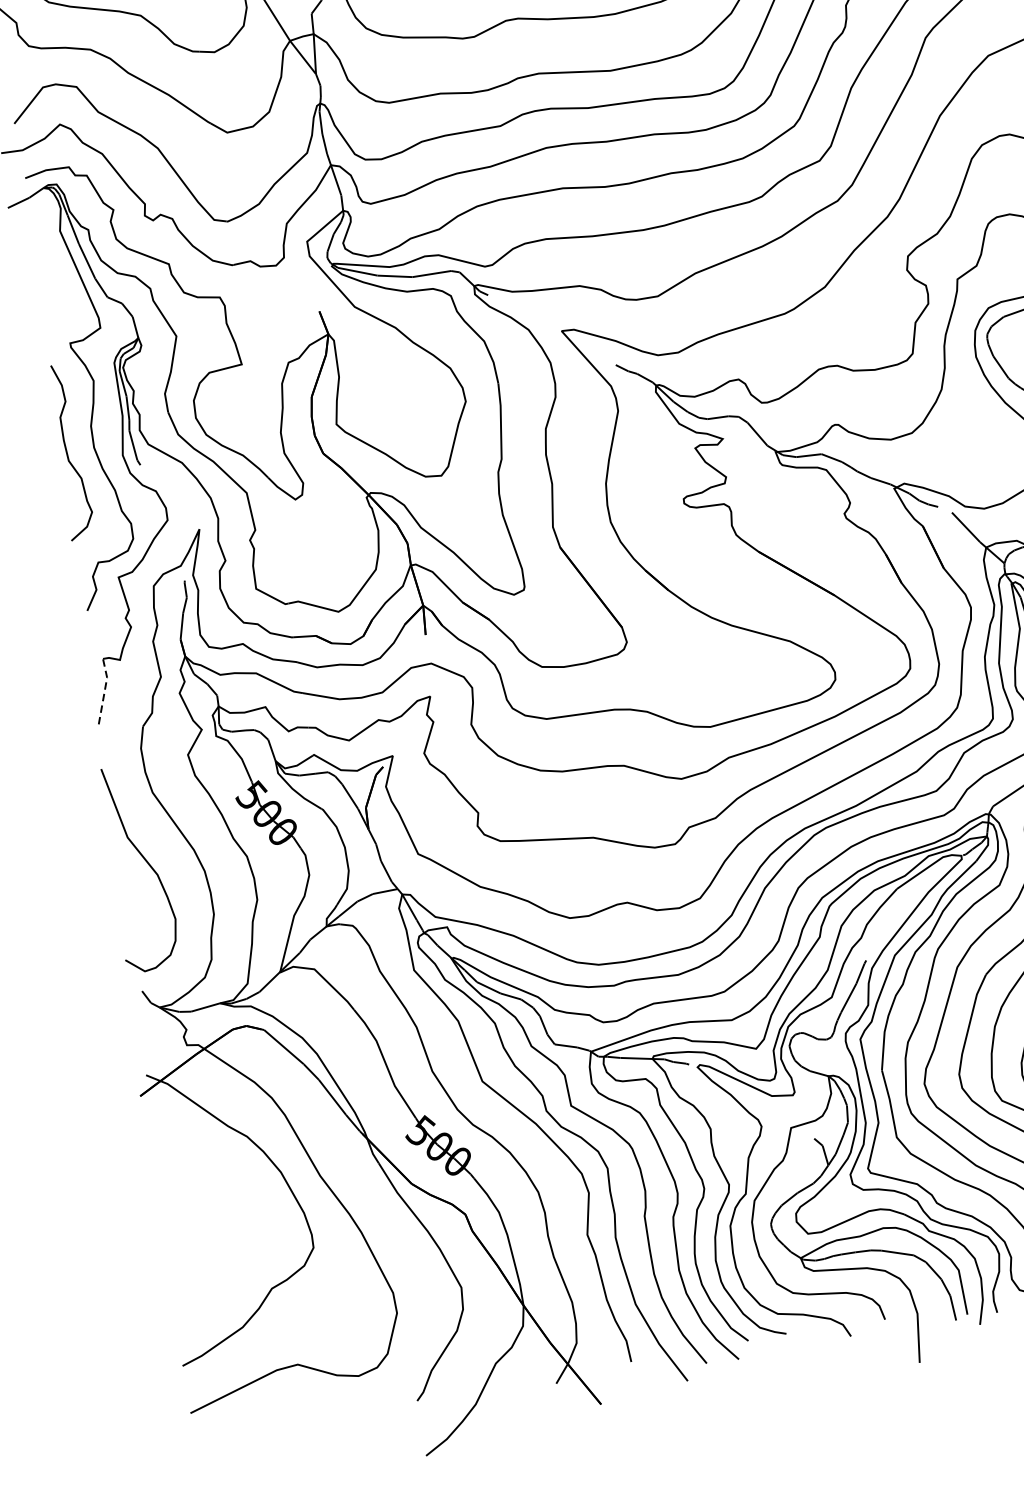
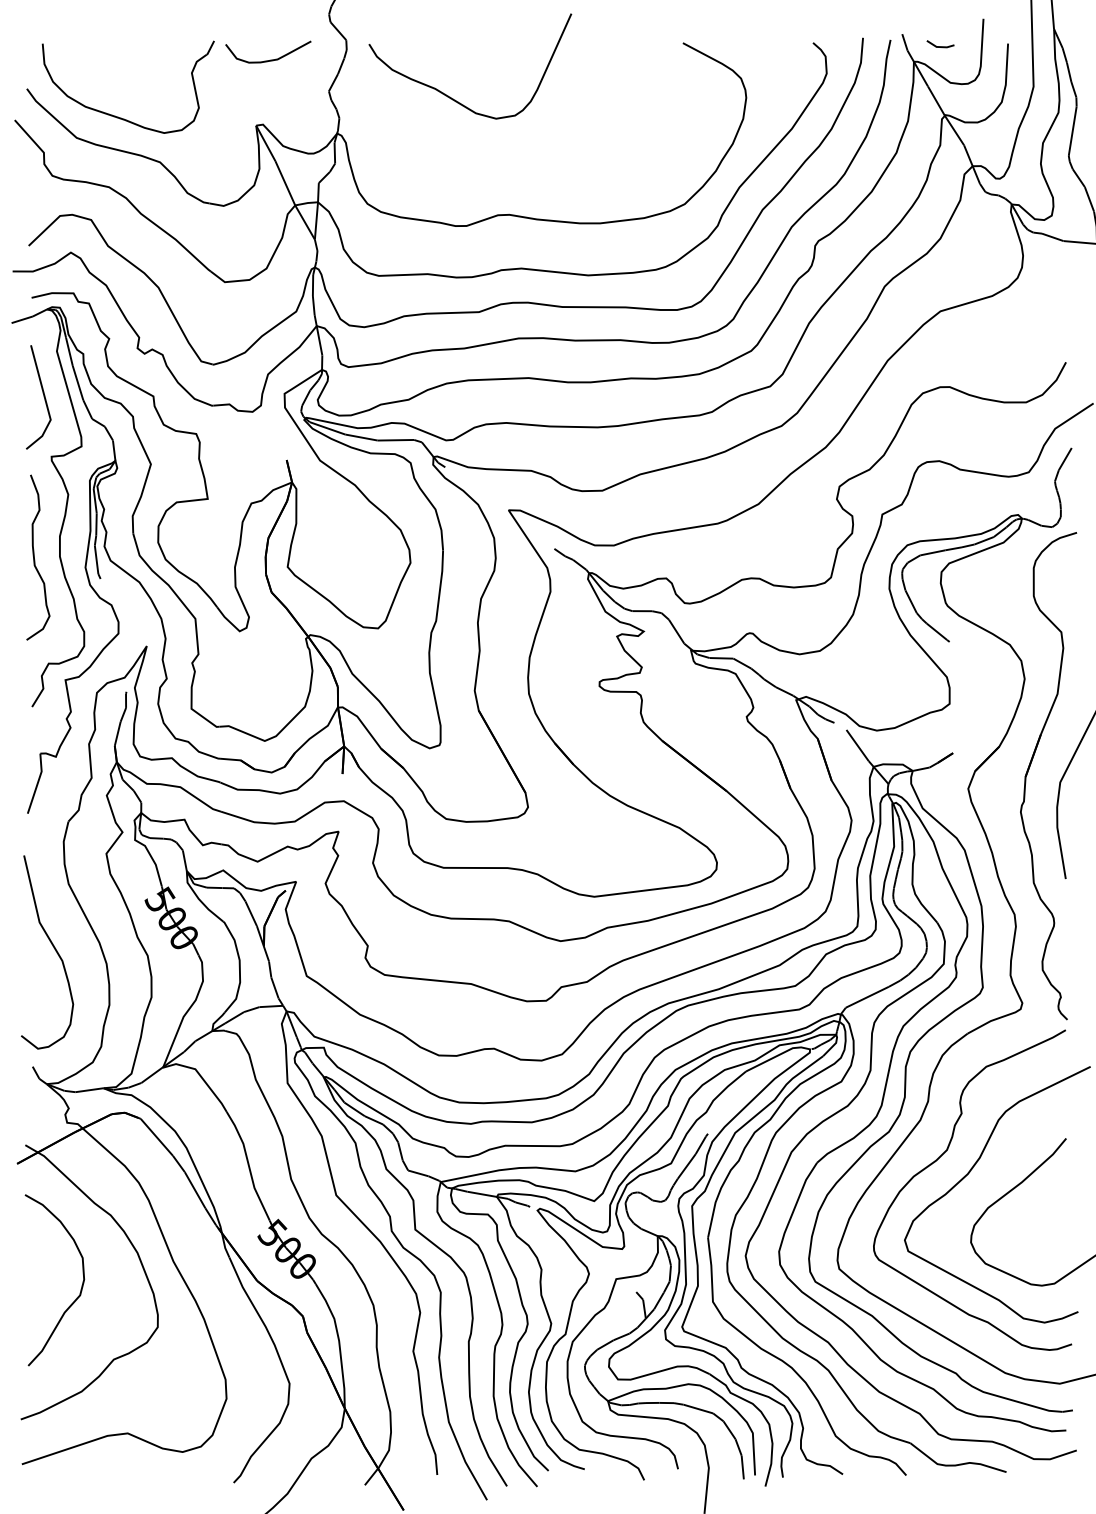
line: (52, 281) -> (43, 397), added
line: (104, 689) -> (37, 782), dashed -> solid
curve: (226, 1215) -> (81, 1285), added

